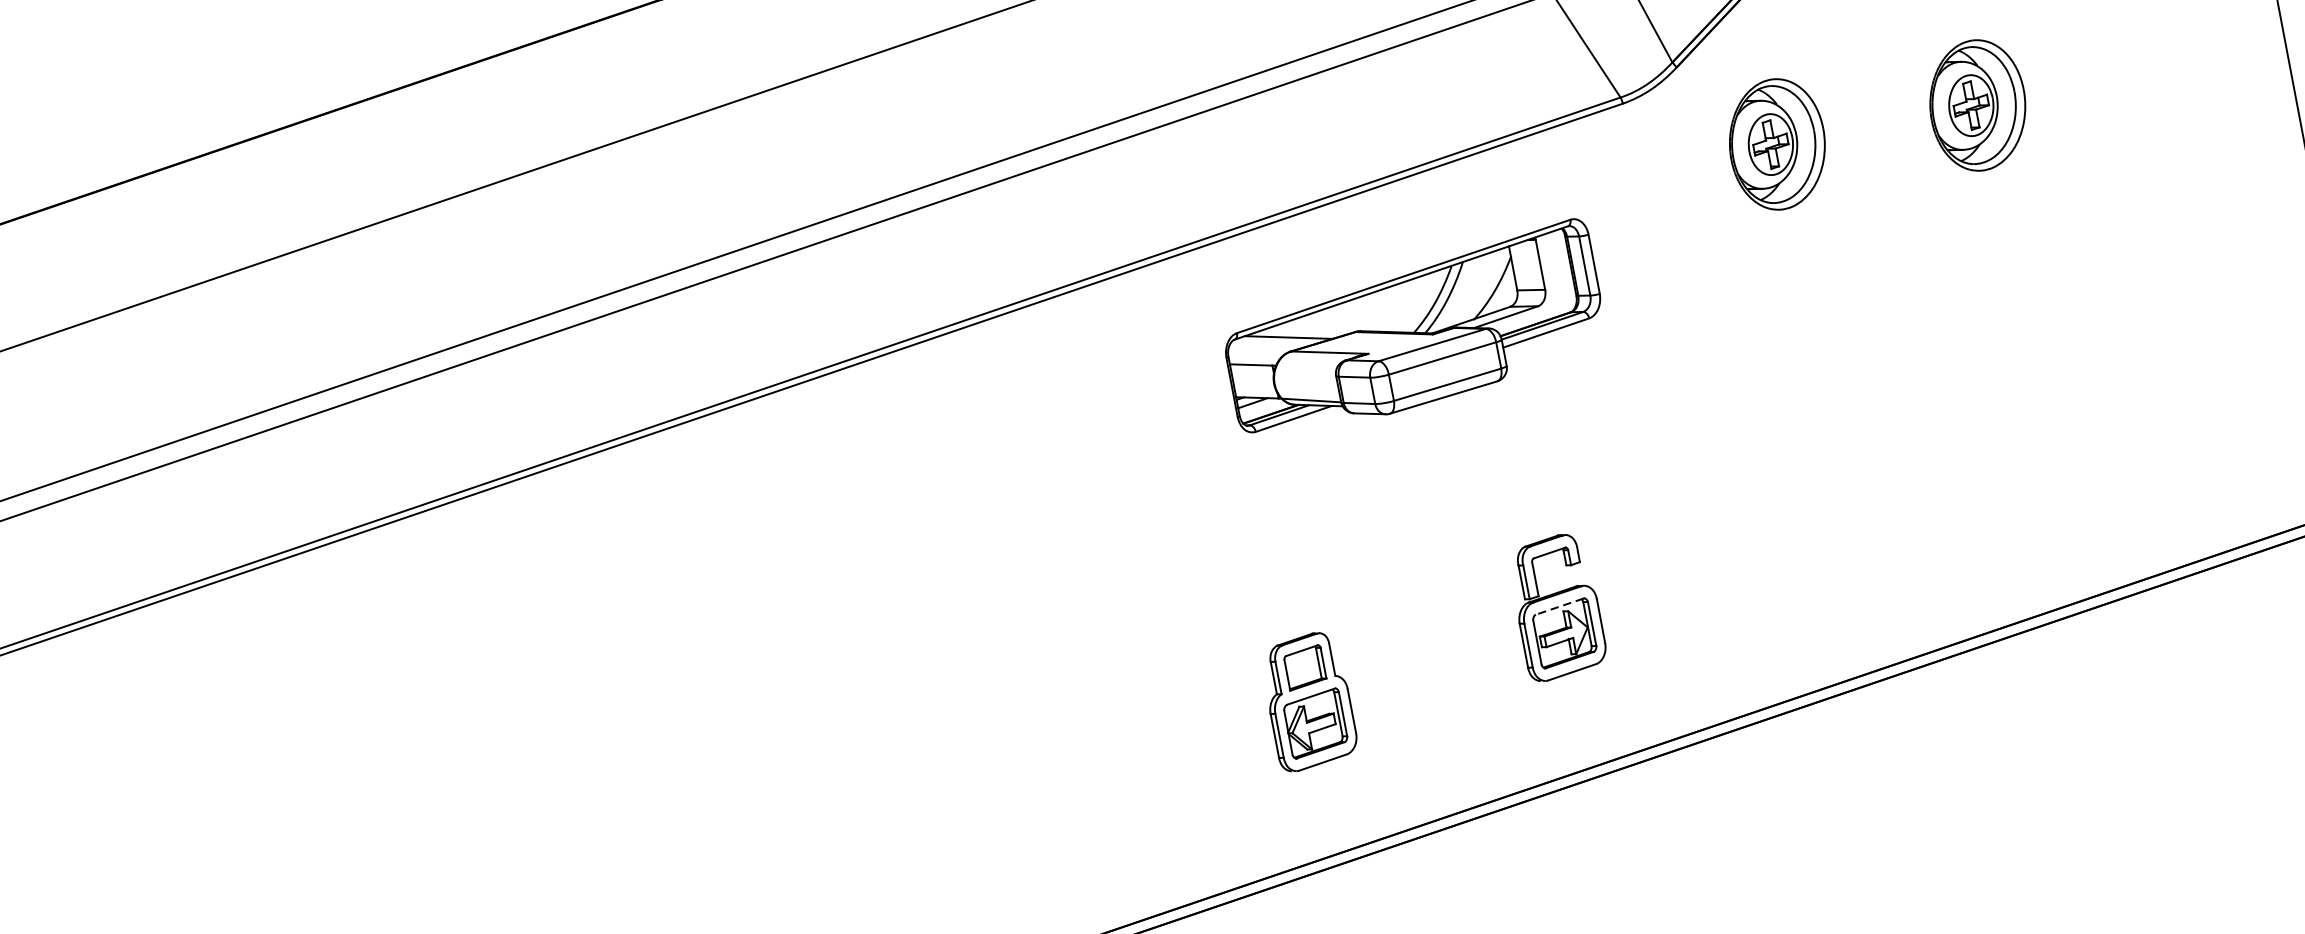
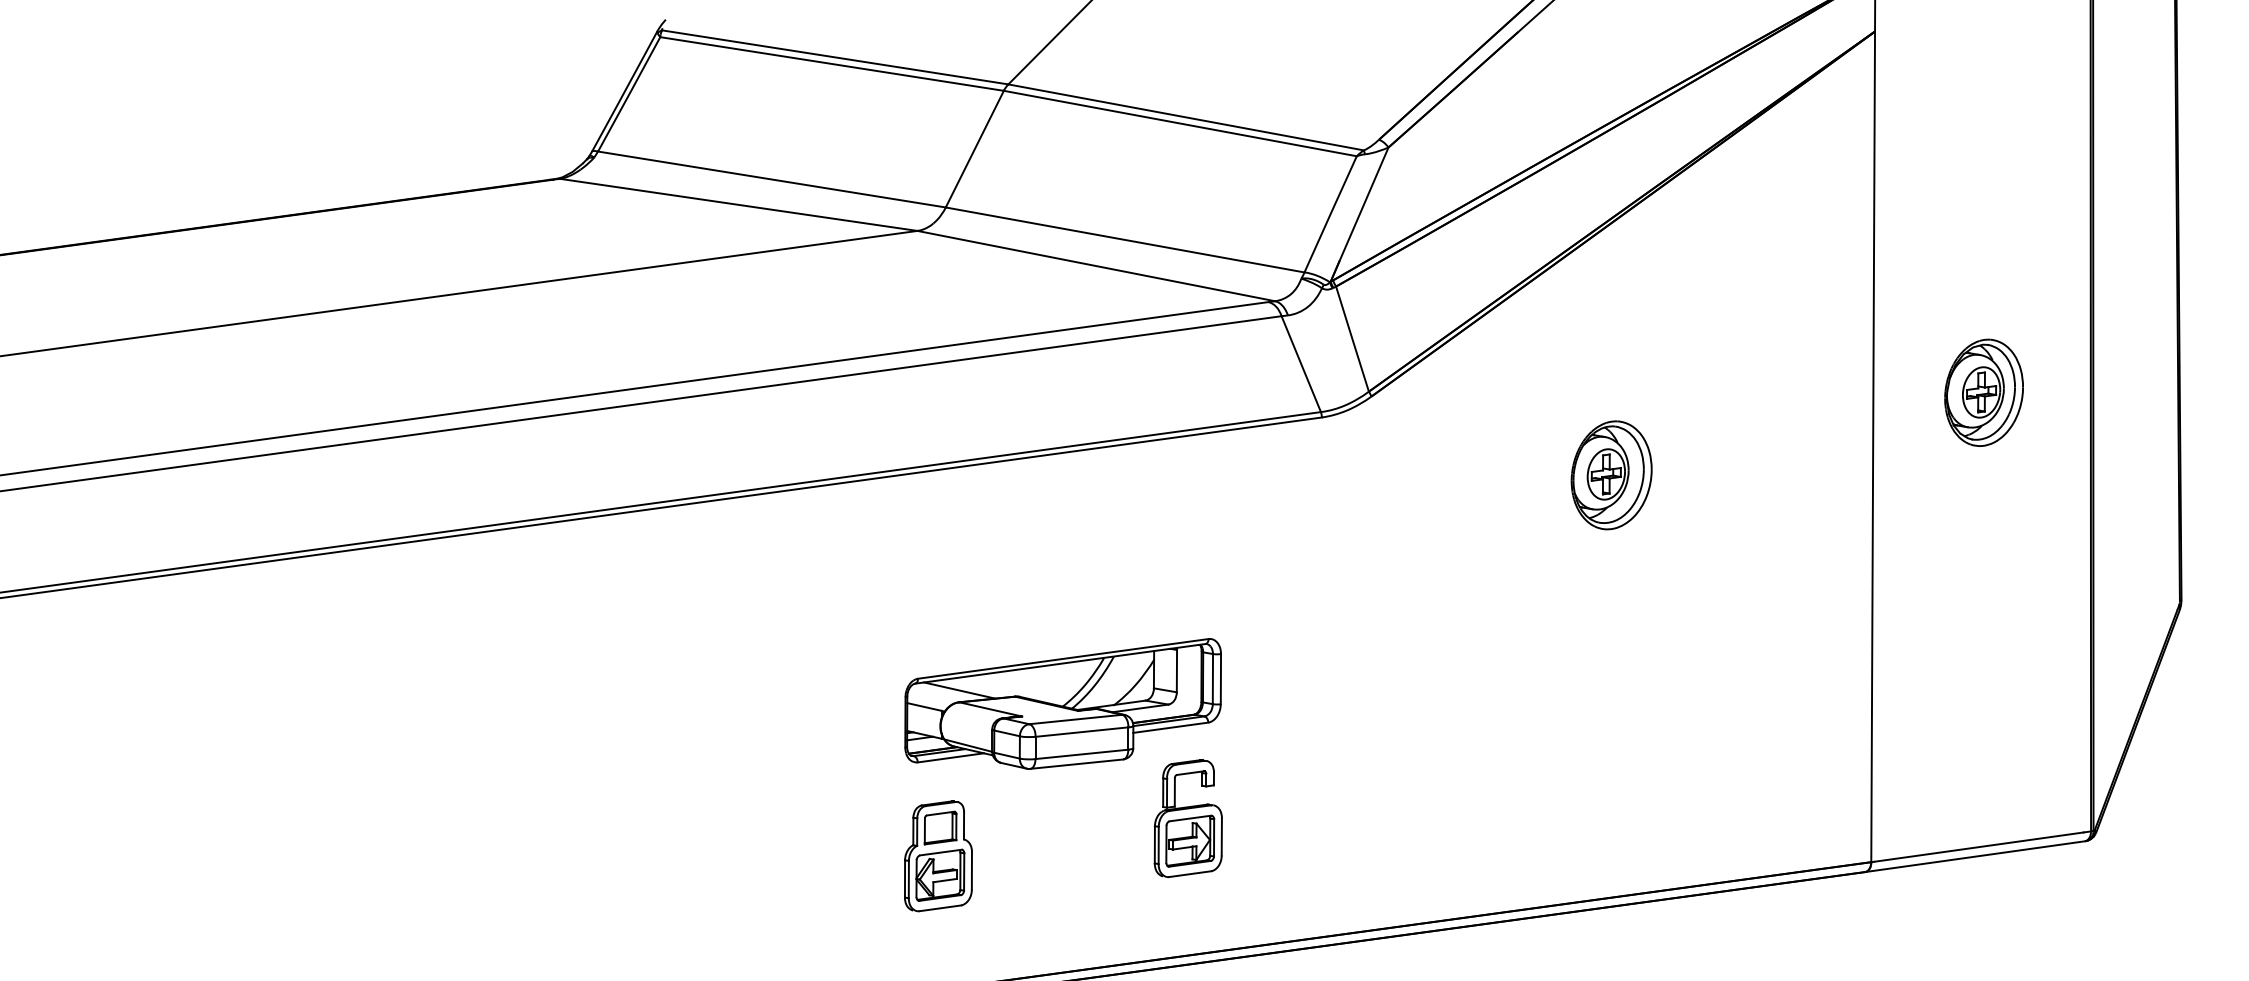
part: (1777, 144) -> (1441, 475), removed
part: (1412, 329) -> (1062, 703), moved
line: (1558, 606) -> (1189, 818), dashed -> solid
part: (1309, 701) -> (938, 856), moved

